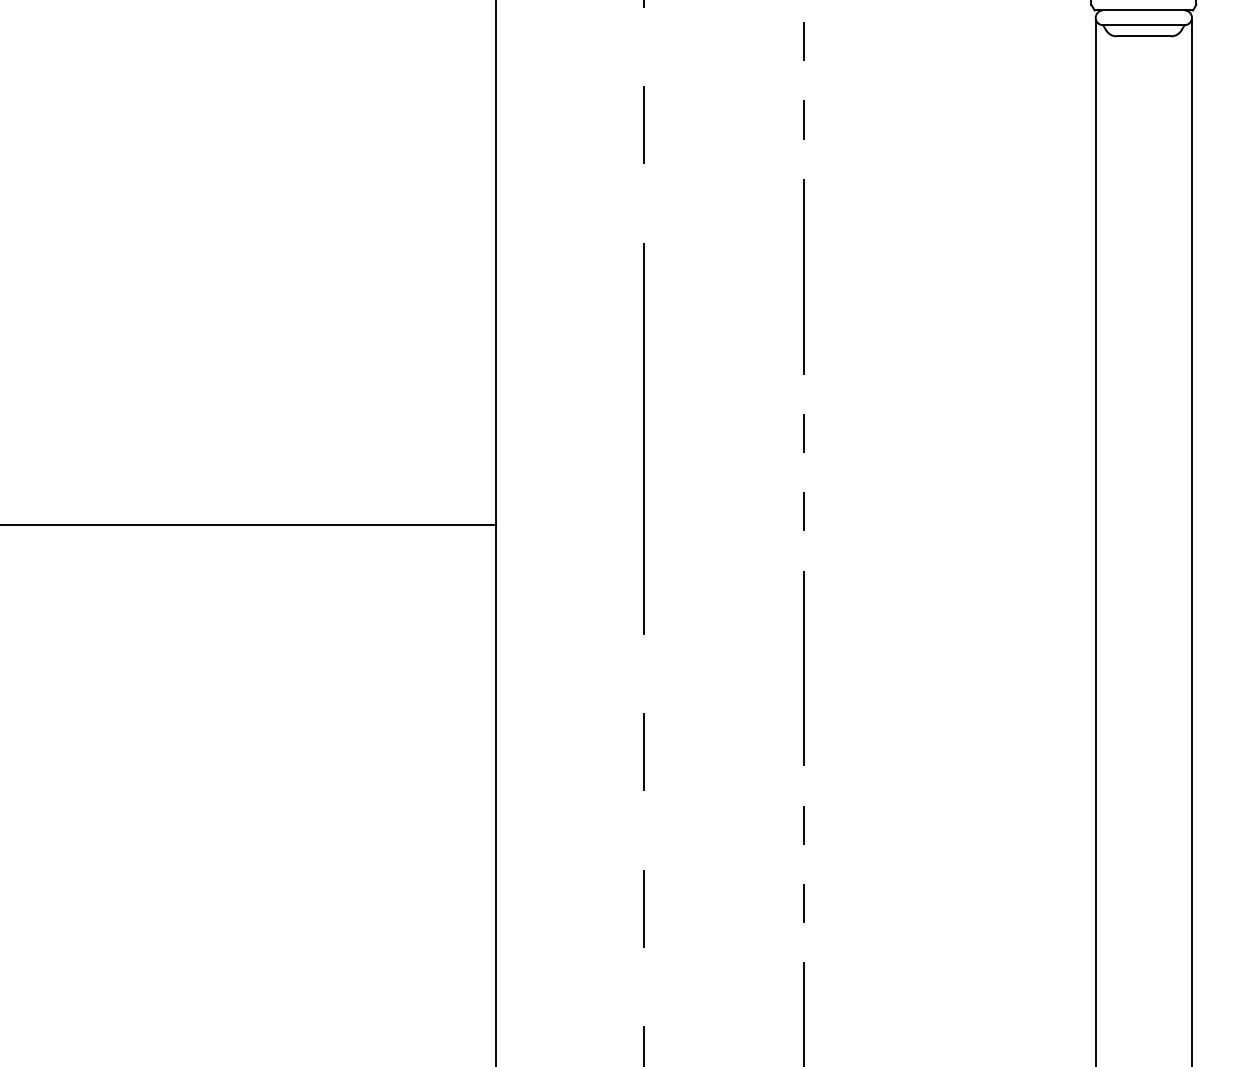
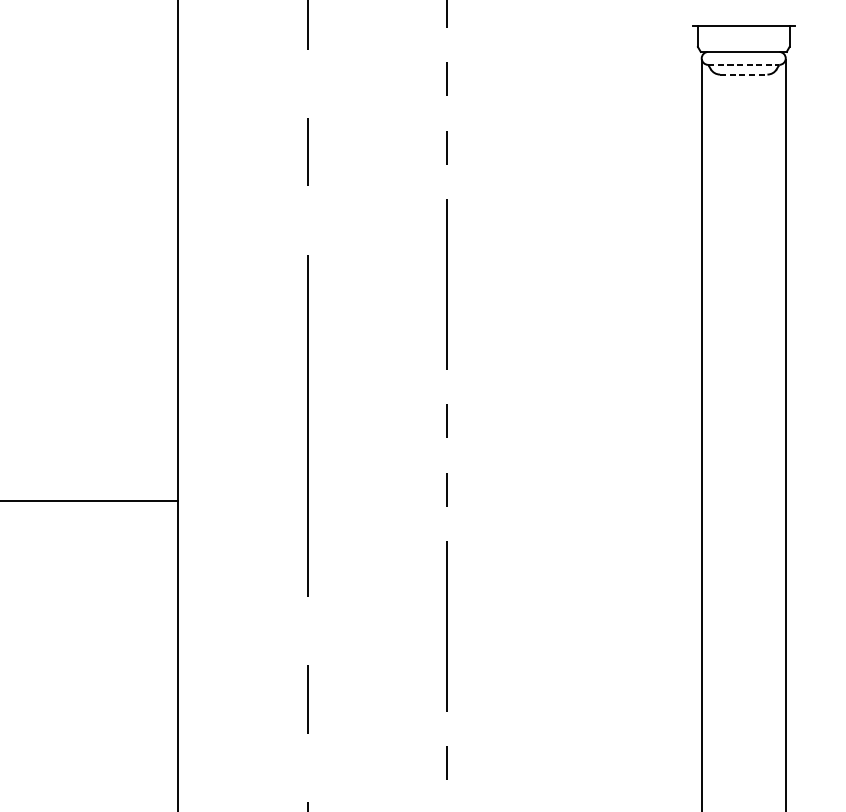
line: (1143, 25) -> (743, 65), solid -> dashed
line: (1144, 36) -> (744, 74), solid -> dashed

